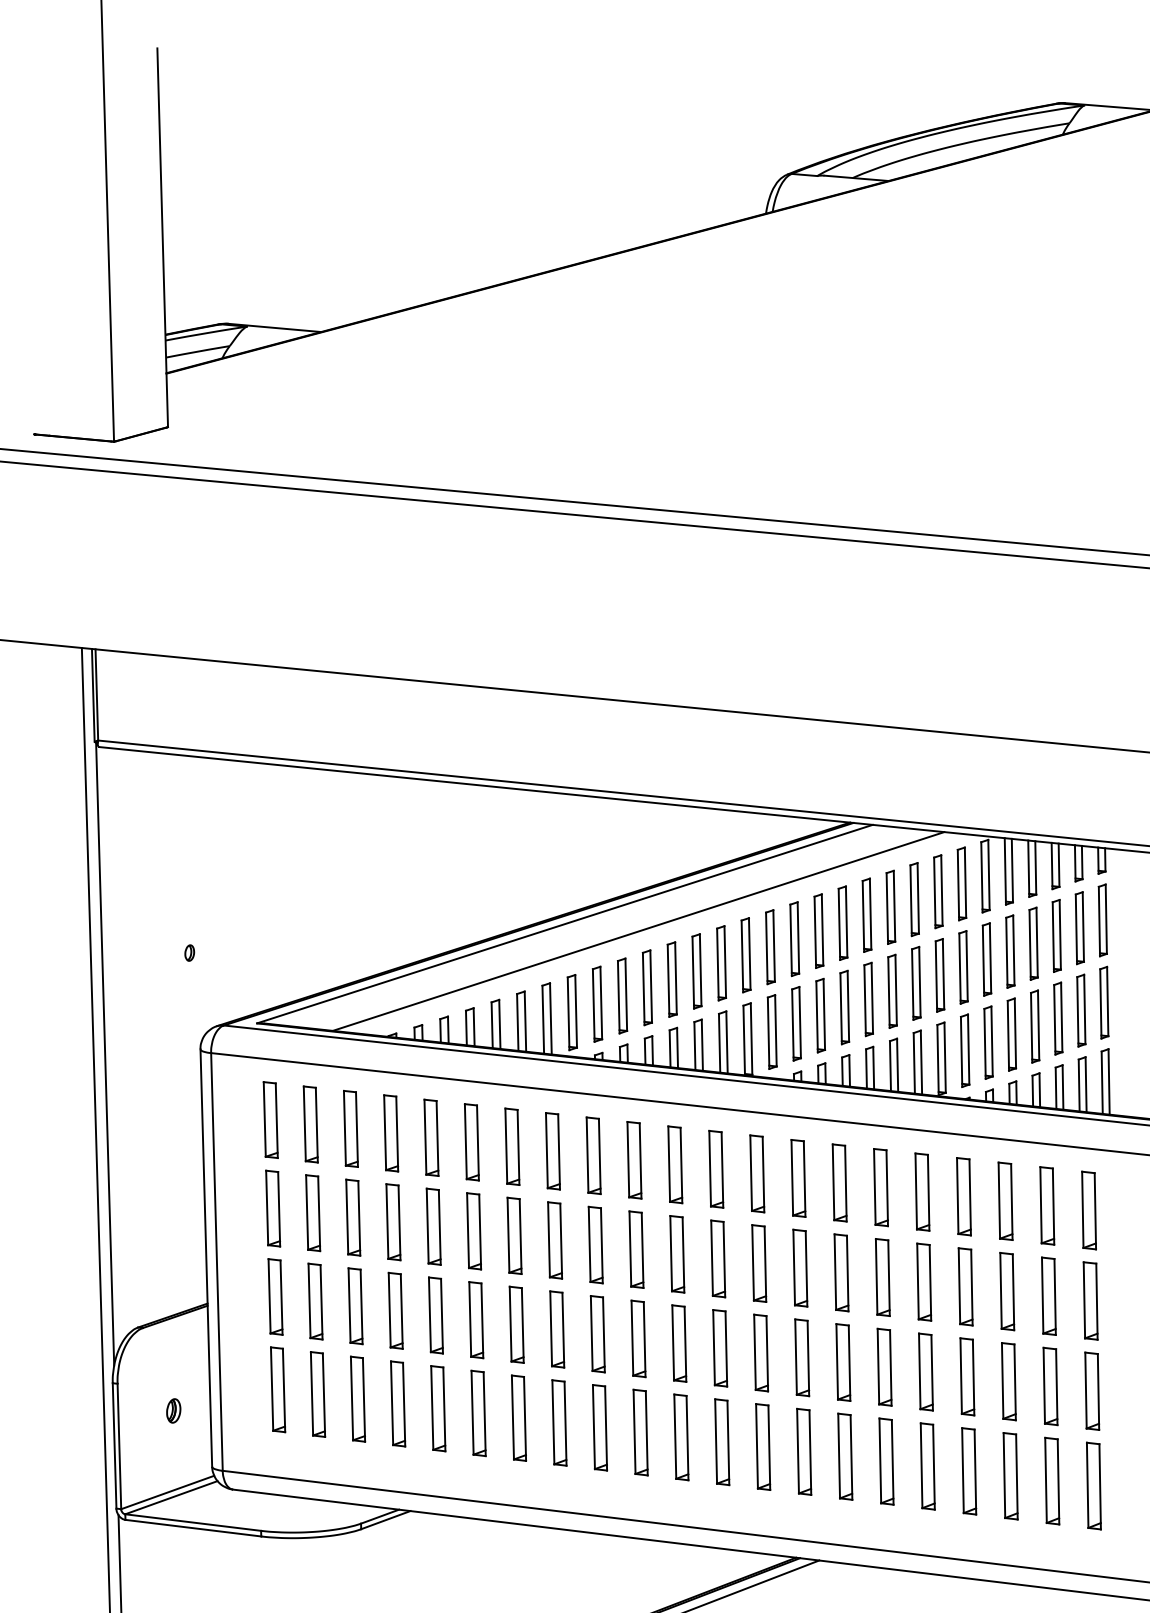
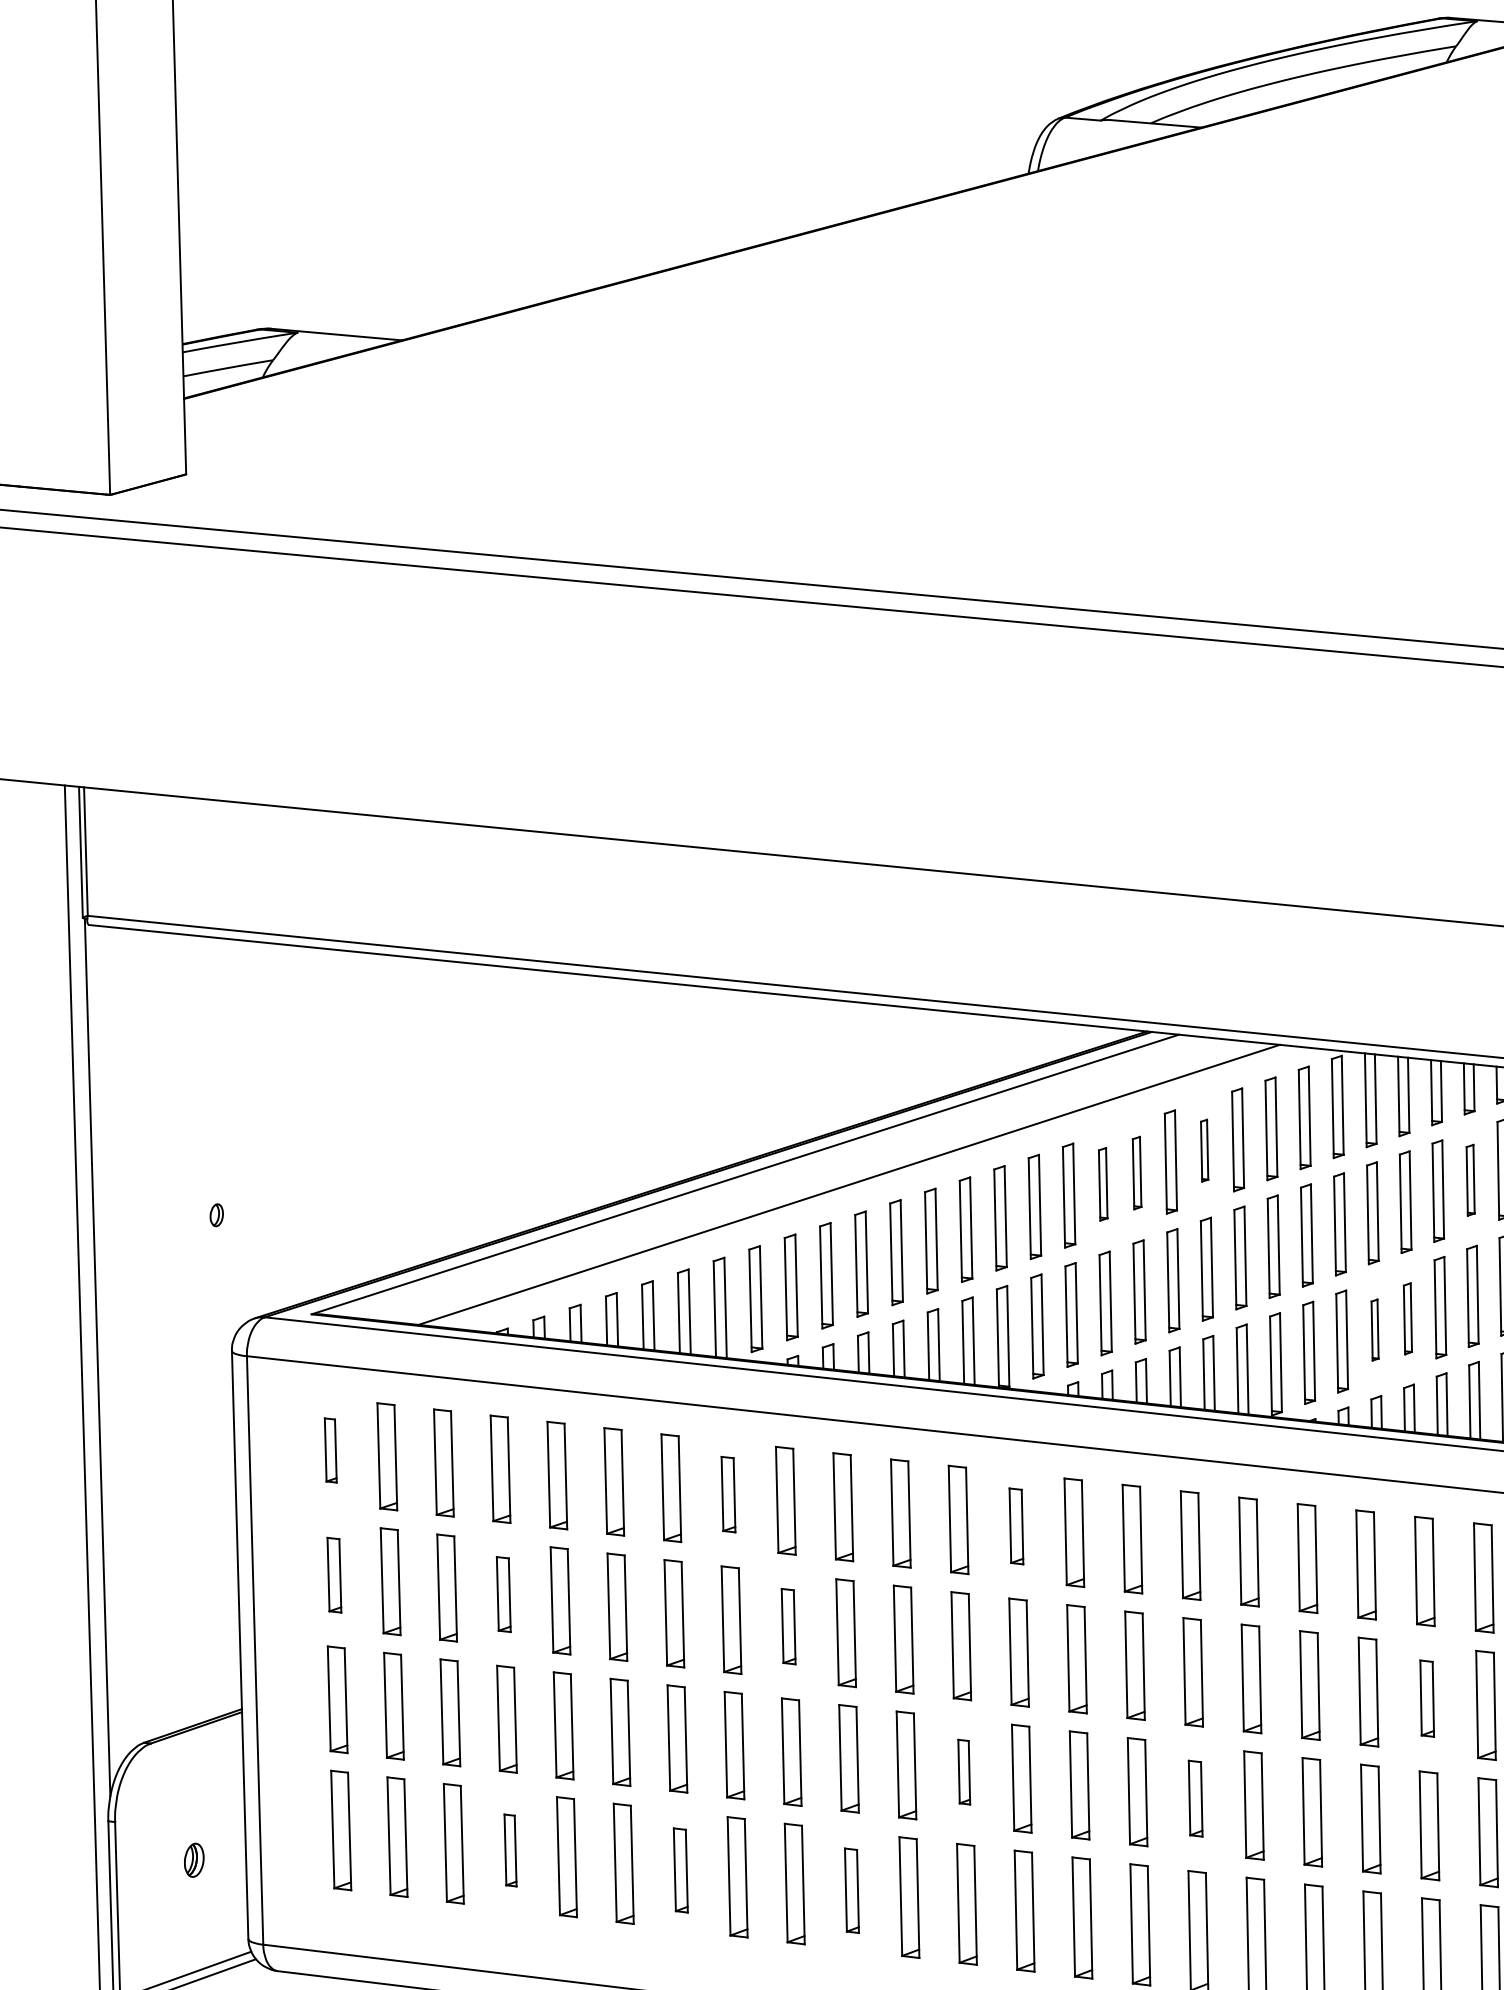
part: (890, 906) -> (1204, 1149), size x0.6
part: (842, 922) -> (1136, 1172), size x0.7
part: (1079, 928) -> (1470, 1180), size x0.7
part: (818, 930) -> (1102, 1183), size x0.7
part: (1035, 1026) -> (1408, 1318), size x0.7
part: (1011, 1034) -> (1374, 1329), size x0.6
part: (270, 1119) -> (330, 1449), size x0.6
part: (552, 1151) -> (727, 1494), size x0.7
part: (757, 1173) -> (1016, 1525), size x0.7
part: (273, 1208) -> (334, 1575), size x0.7
part: (393, 1222) -> (503, 1594), size x0.7
part: (595, 1244) -> (788, 1625), size x0.7
part: (1048, 1295) -> (1426, 1697), size x0.7
part: (720, 1348) -> (964, 1772), size x0.6
part: (884, 1366) -> (1195, 1797), size x0.7
part: (398, 1403) -> (510, 1849), size x0.6
part: (519, 1417) -> (681, 1869), size x0.7
part: (640, 1432) -> (851, 1890), size x0.7

